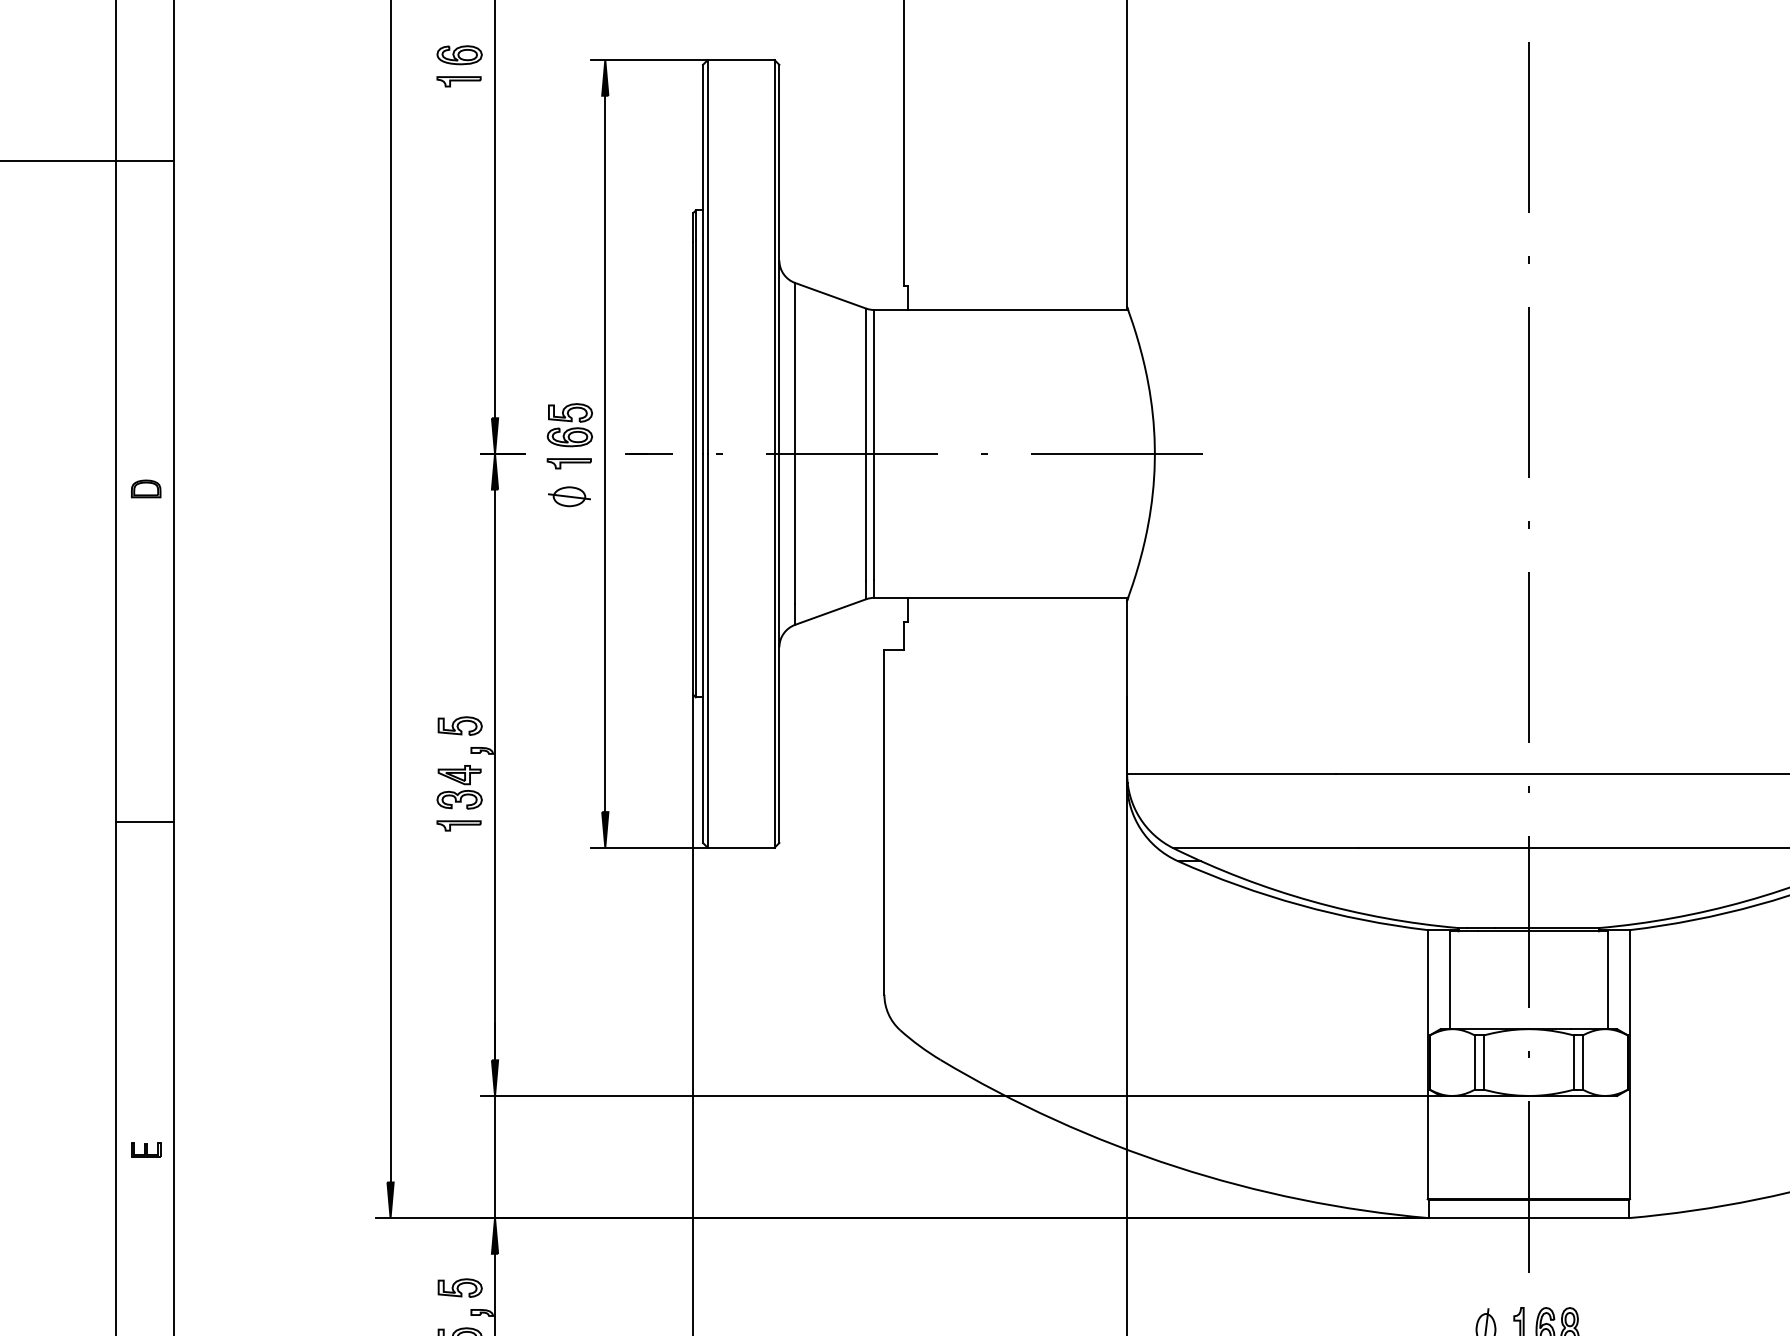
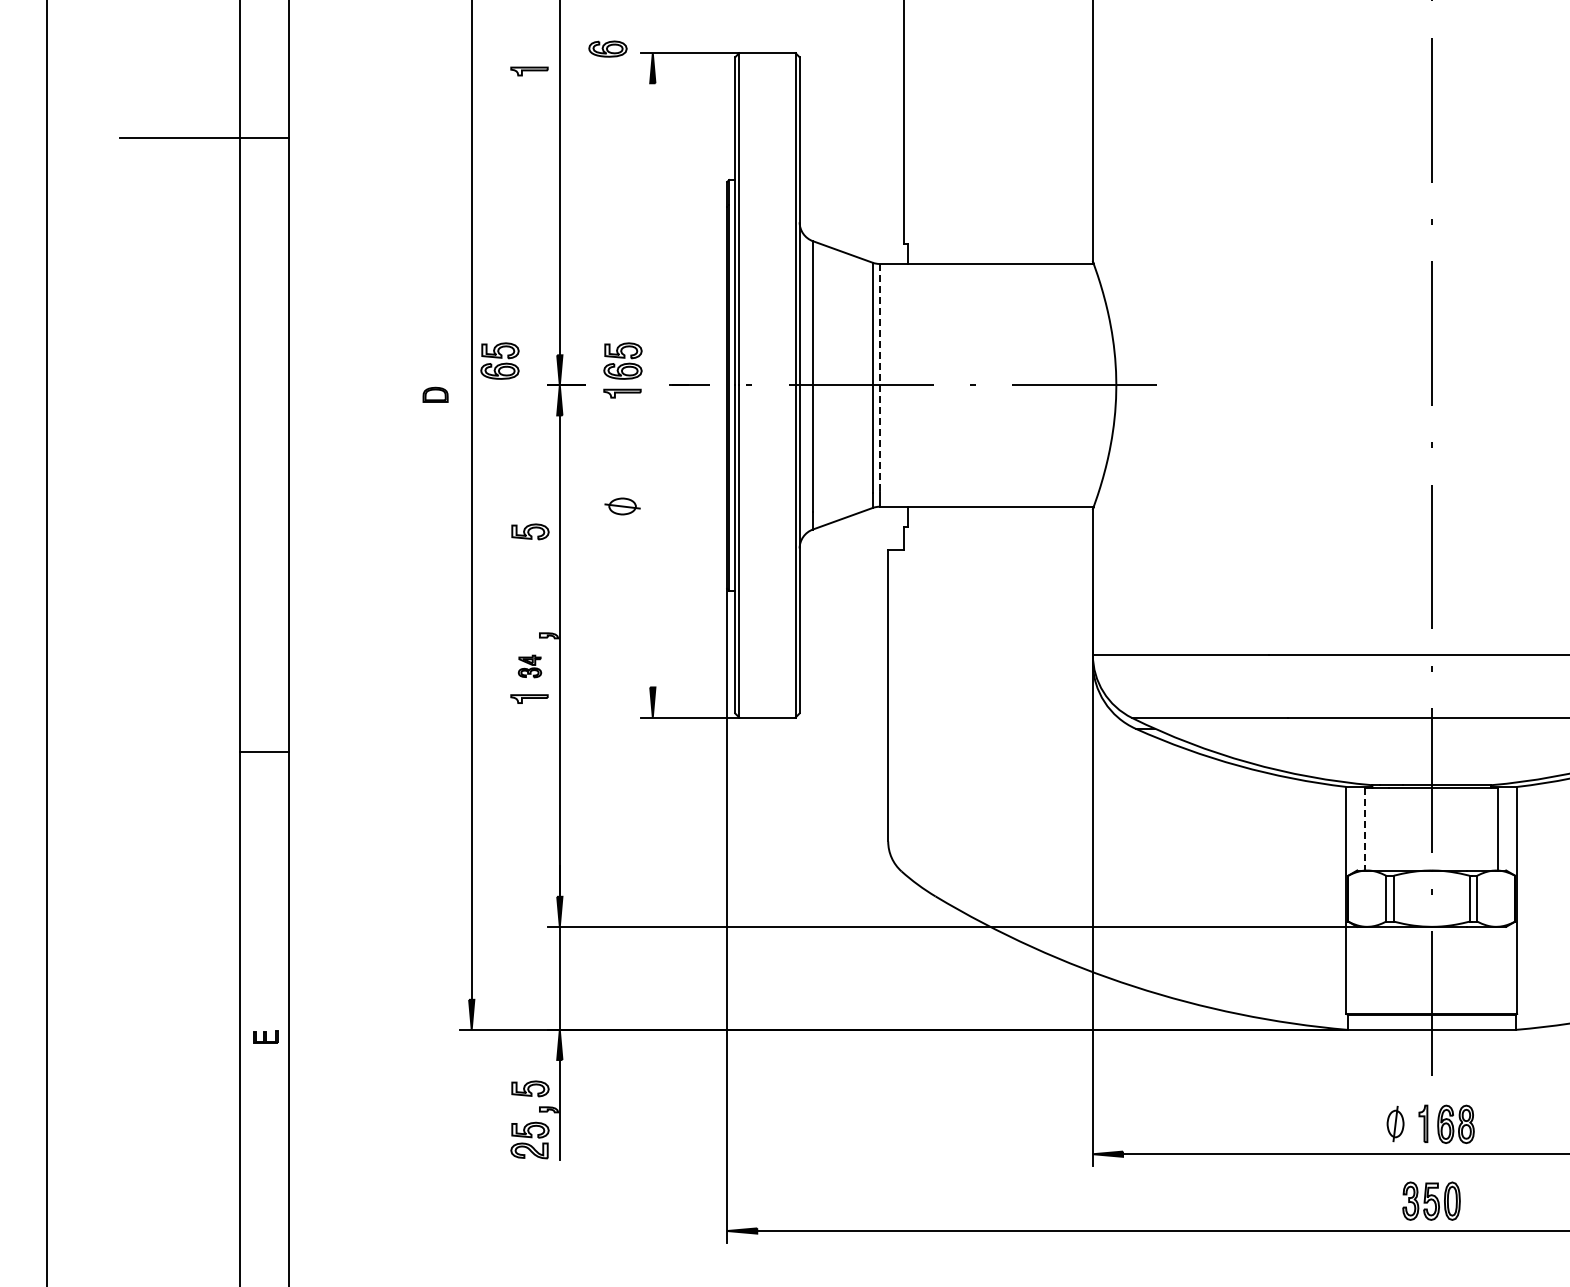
part: (459, 54) -> (607, 48), moved
part: (423, 424) -> (499, 360), added
line: (874, 444) -> (879, 377), solid -> dashed
line: (604, 454) -> (652, 385), removed
part: (146, 488) -> (435, 394), moved
part: (569, 496) -> (622, 506), moved
part: (460, 725) -> (530, 531), moved
part: (459, 787) -> (529, 666), size x0.6
line: (144, 821) -> (264, 751), moved
line: (1450, 980) -> (1365, 829), solid -> dashed
part: (146, 1148) -> (265, 1036), moved

